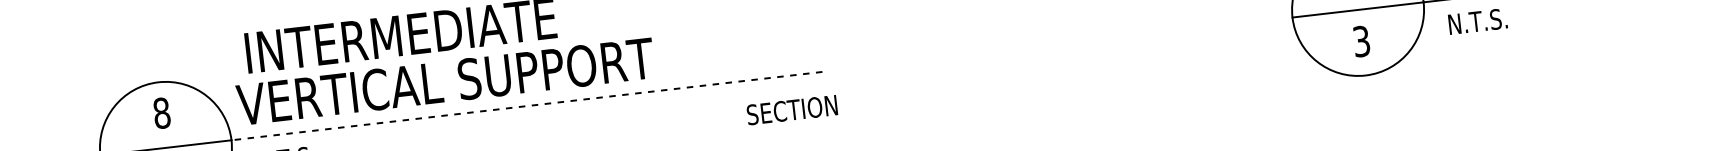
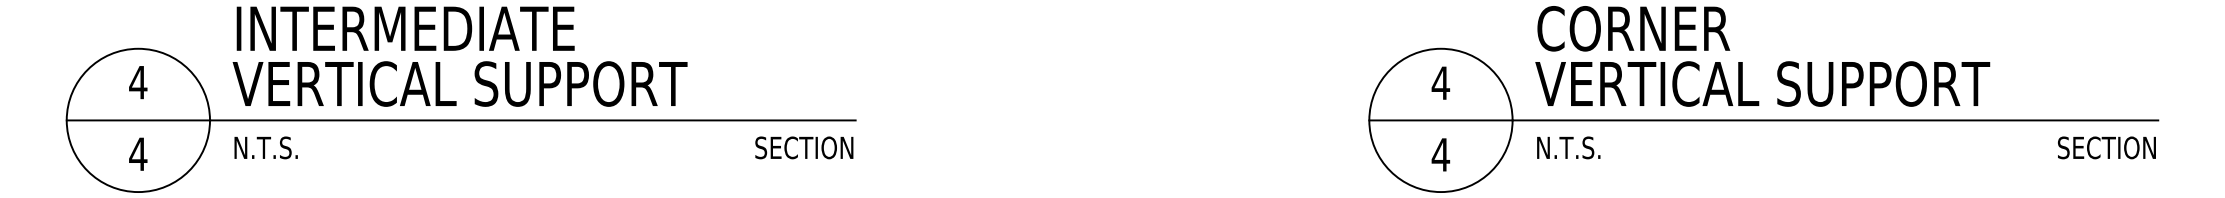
text: (1361, 41) -> (1440, 154), 3 -> 4
text: (444, 81) -> (459, 83), moved
line: (526, 106) -> (532, 120), dashed -> solid
text: (792, 109) -> (804, 147), moved
text: (162, 113) -> (138, 82), 8 -> 4

